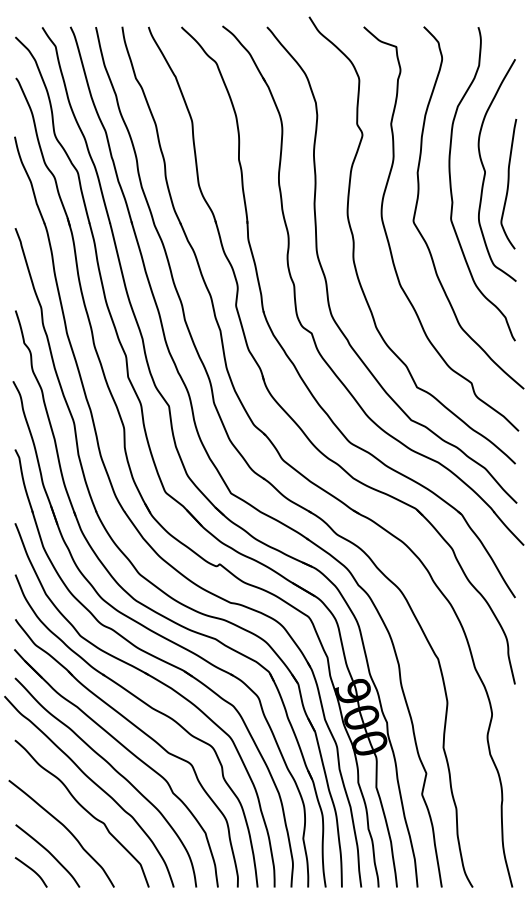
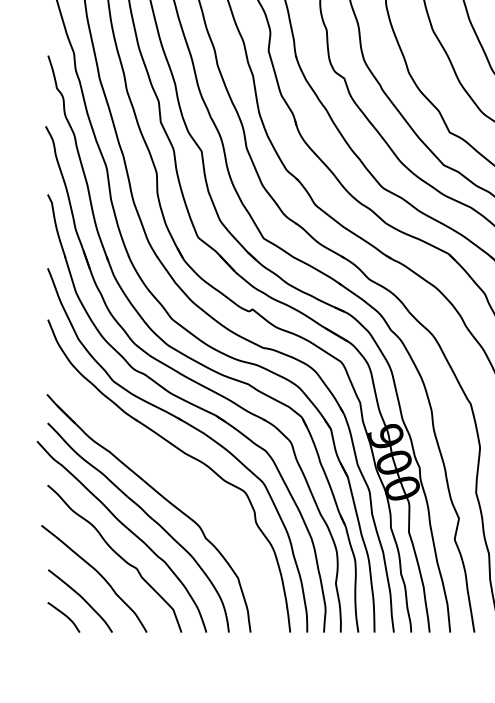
part: (140, 731) -> (173, 476), removed

